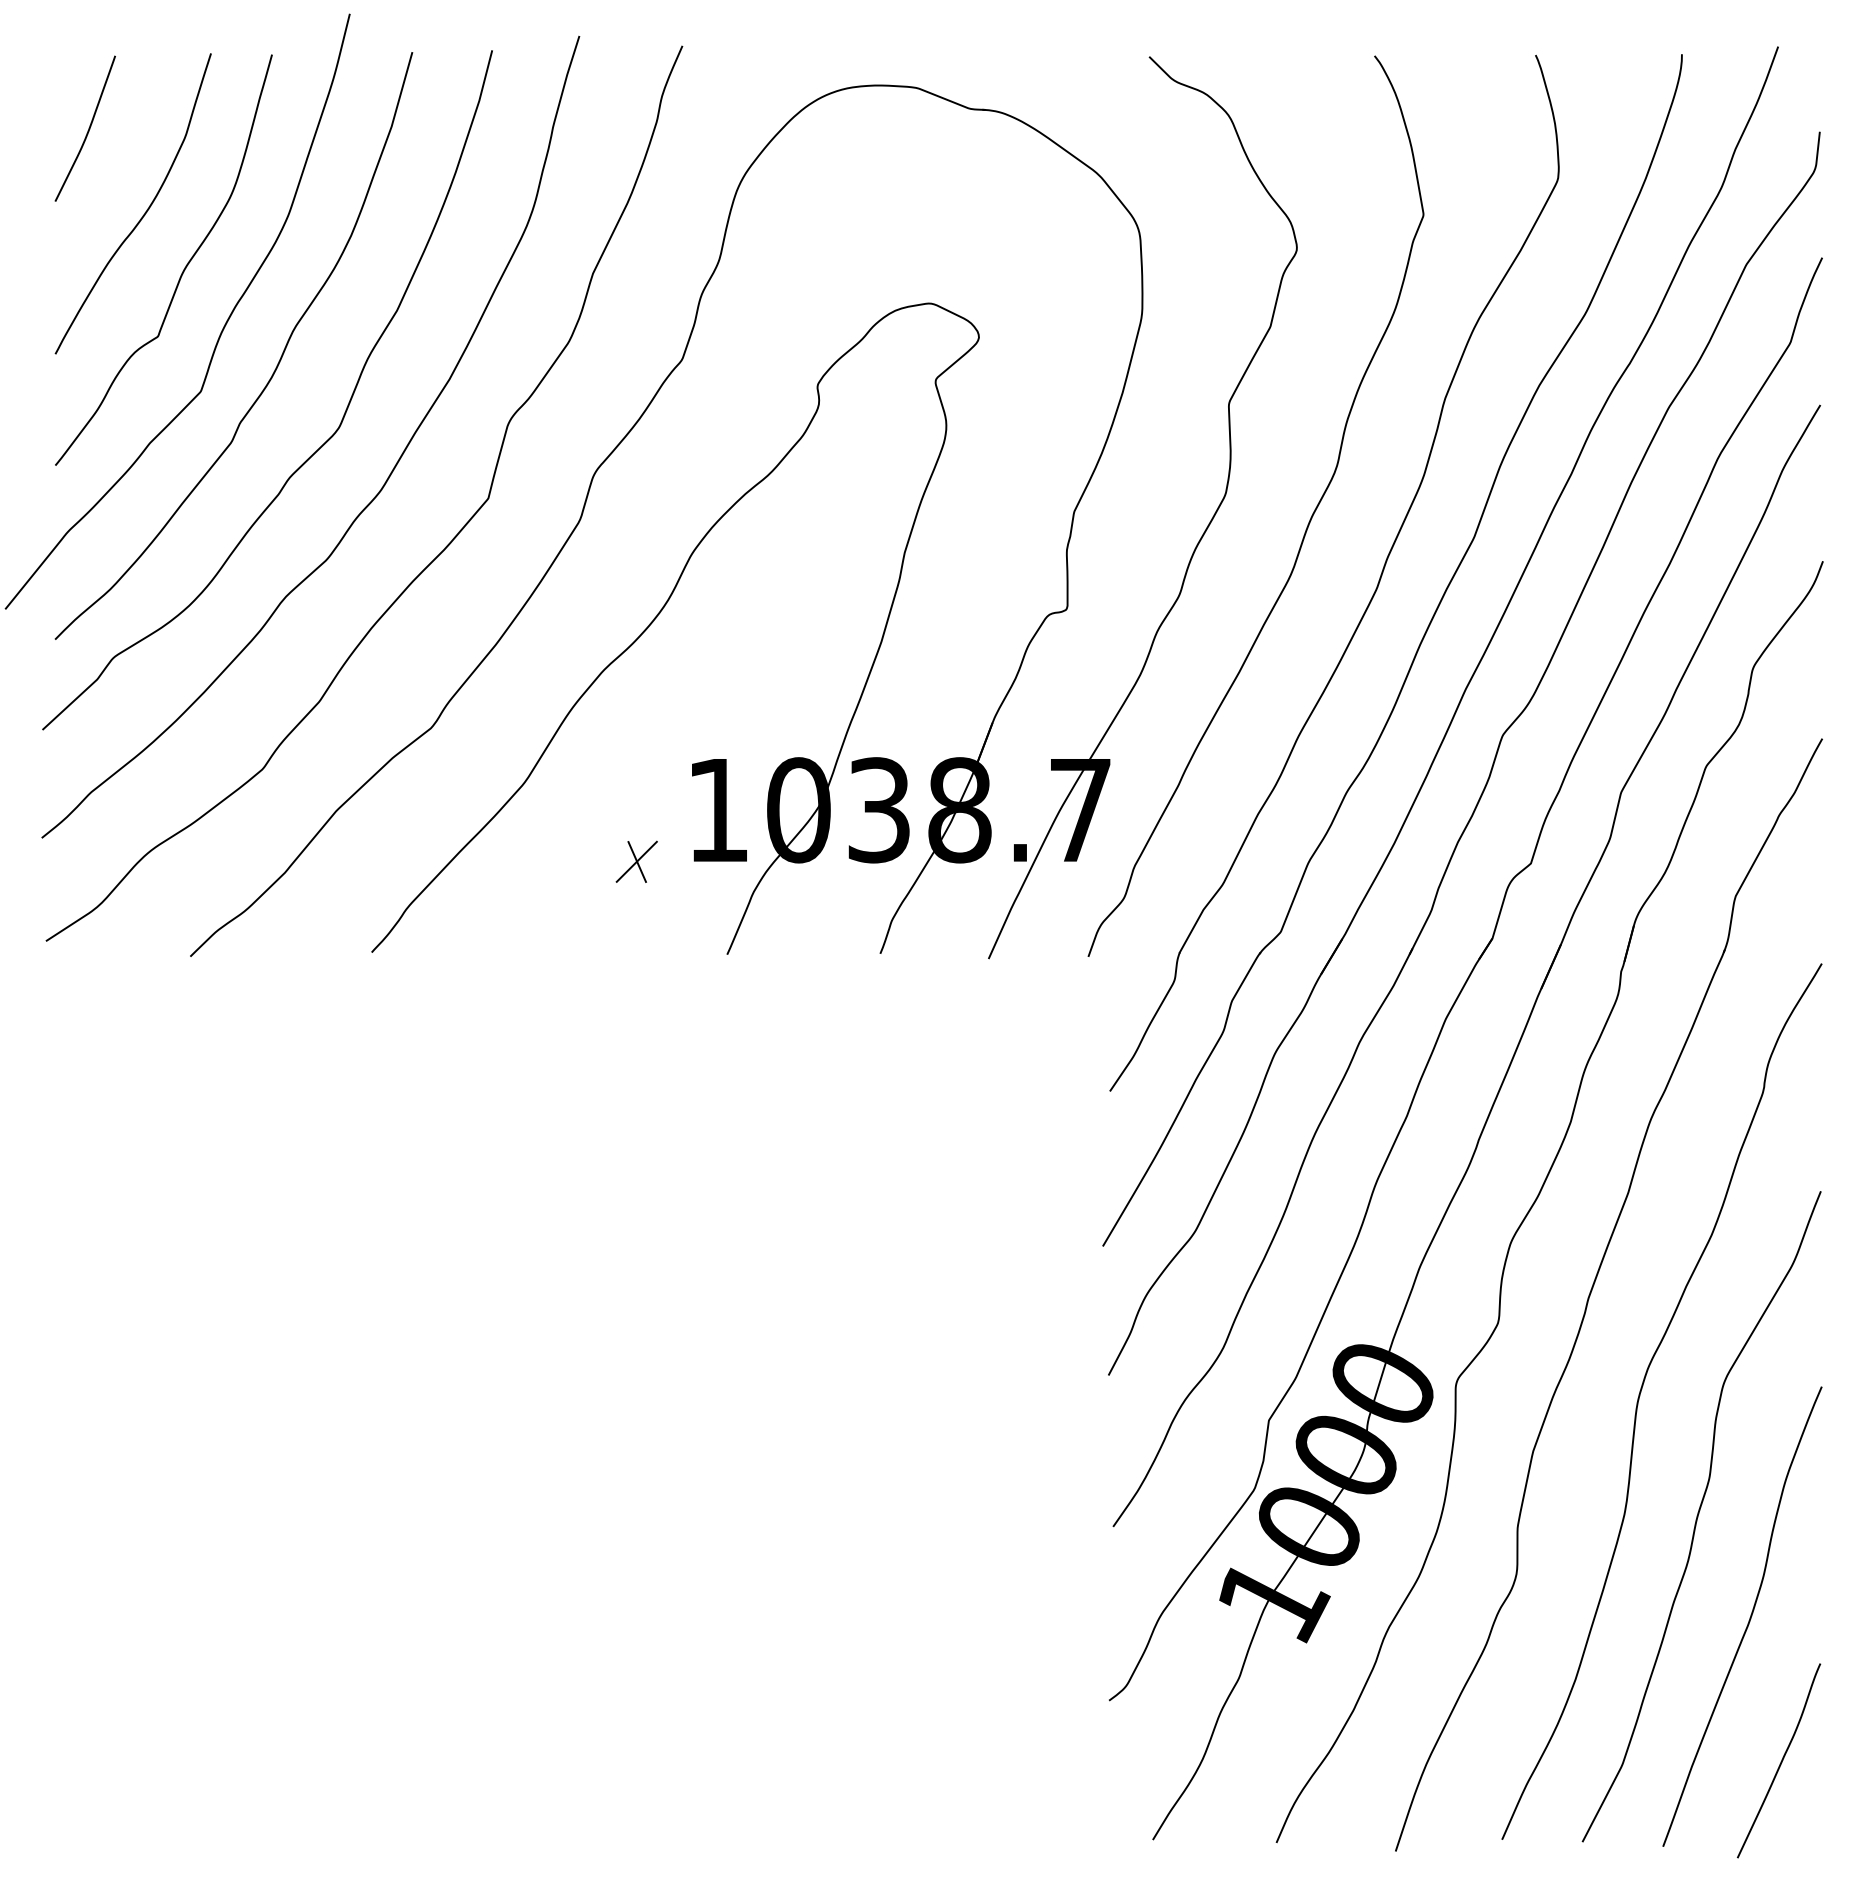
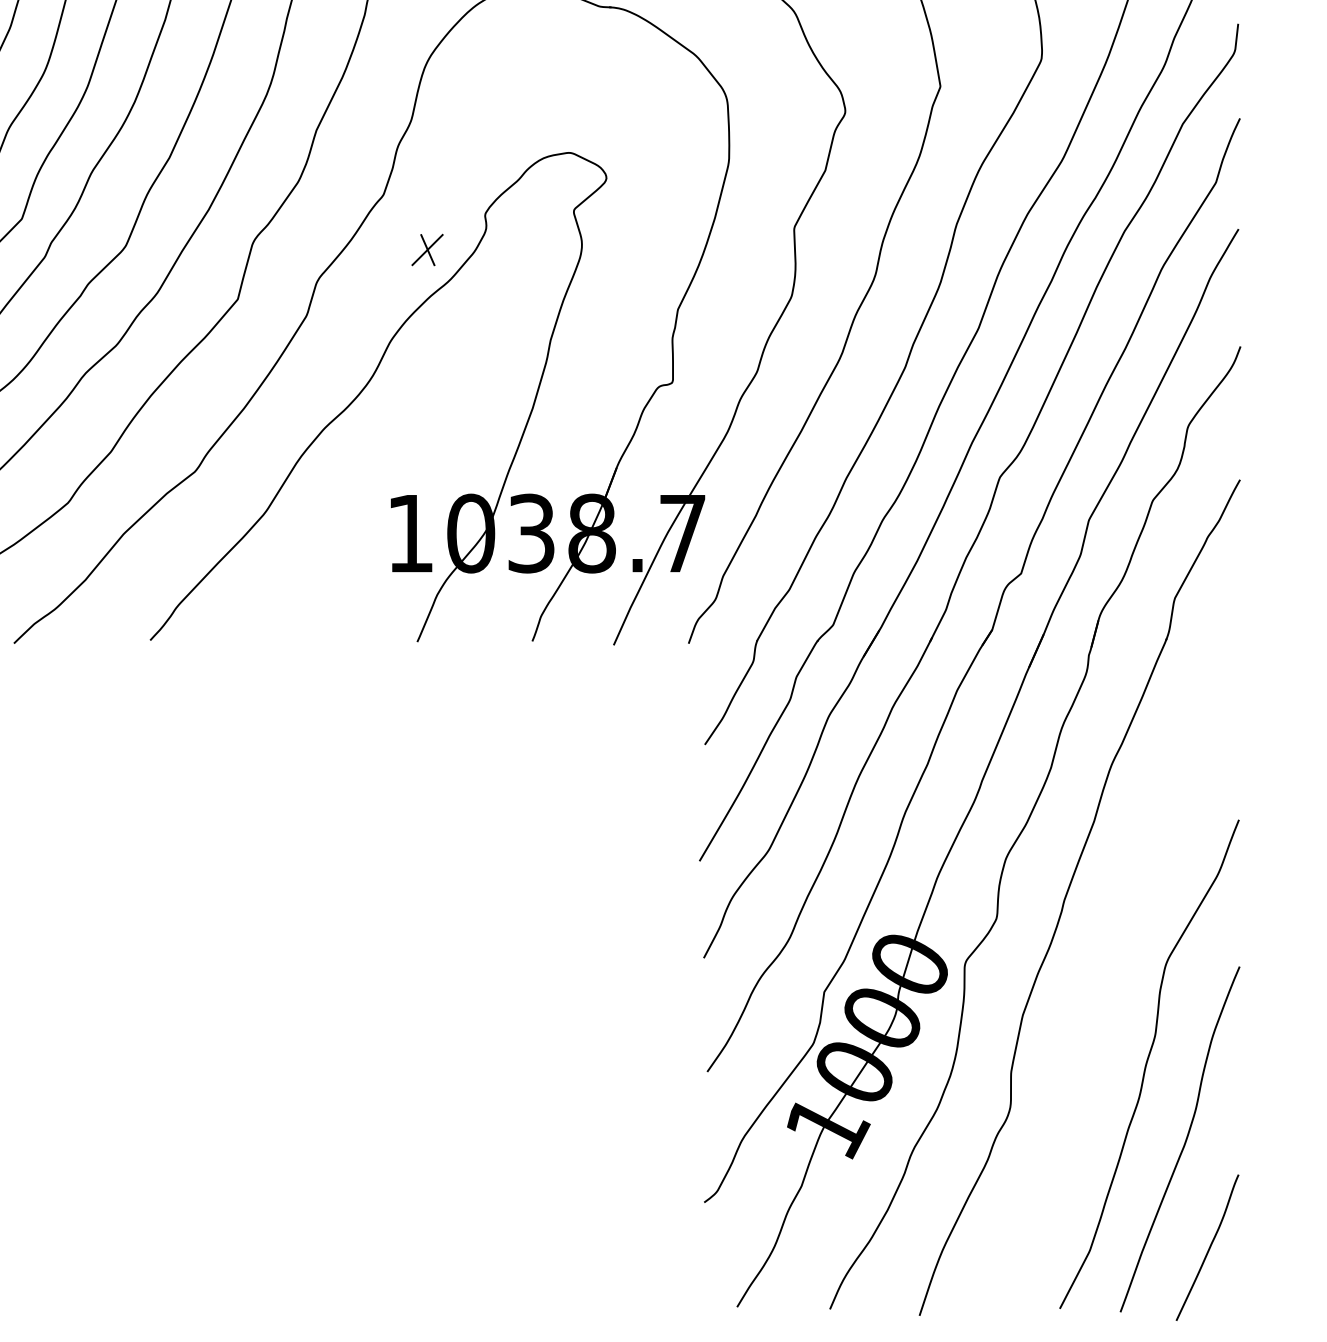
part: (636, 861) -> (427, 249), moved
curve: (1640, 1396) -> (1103, 974), removed

